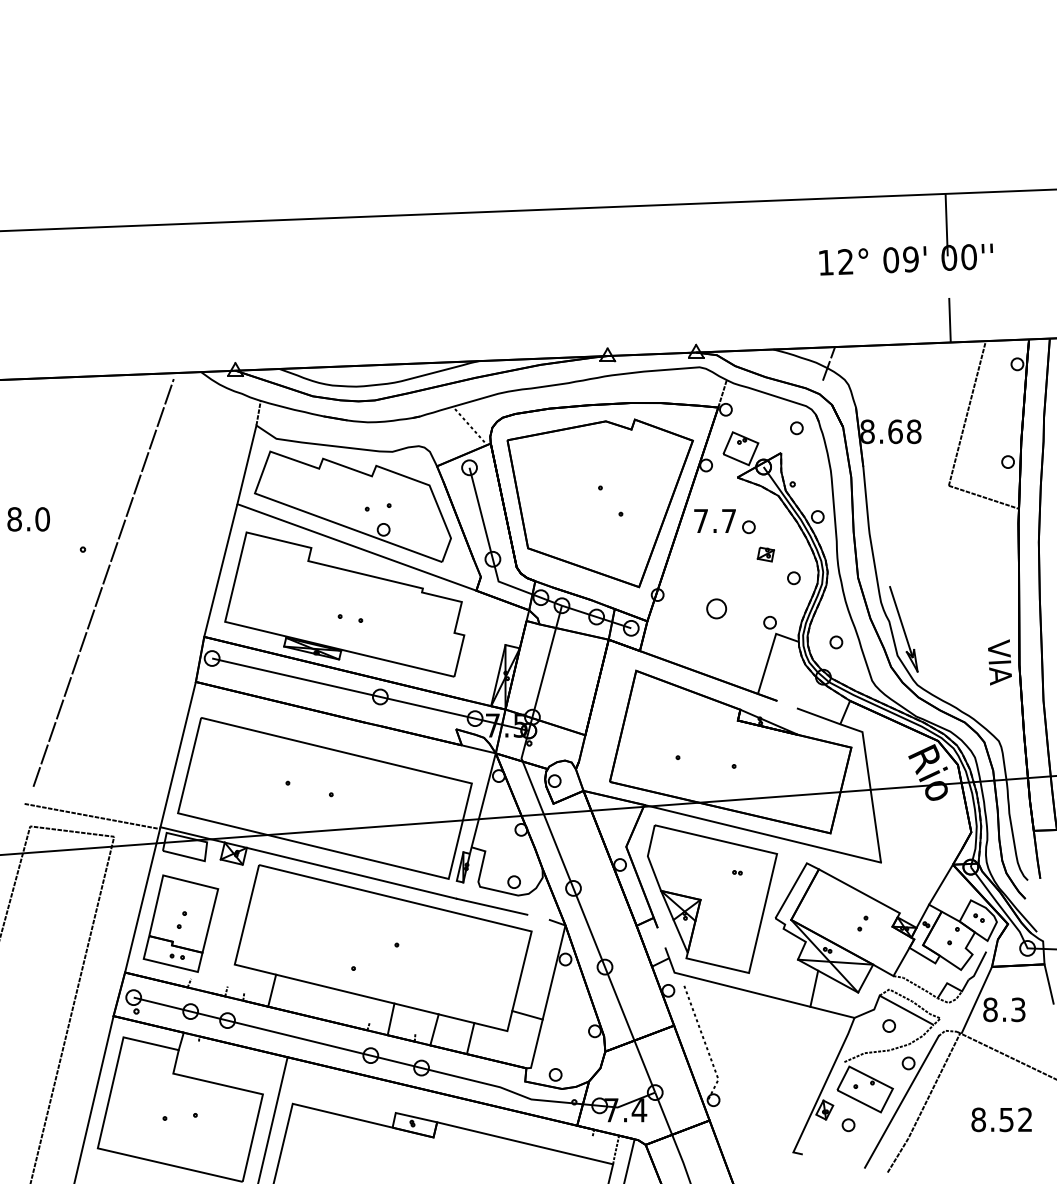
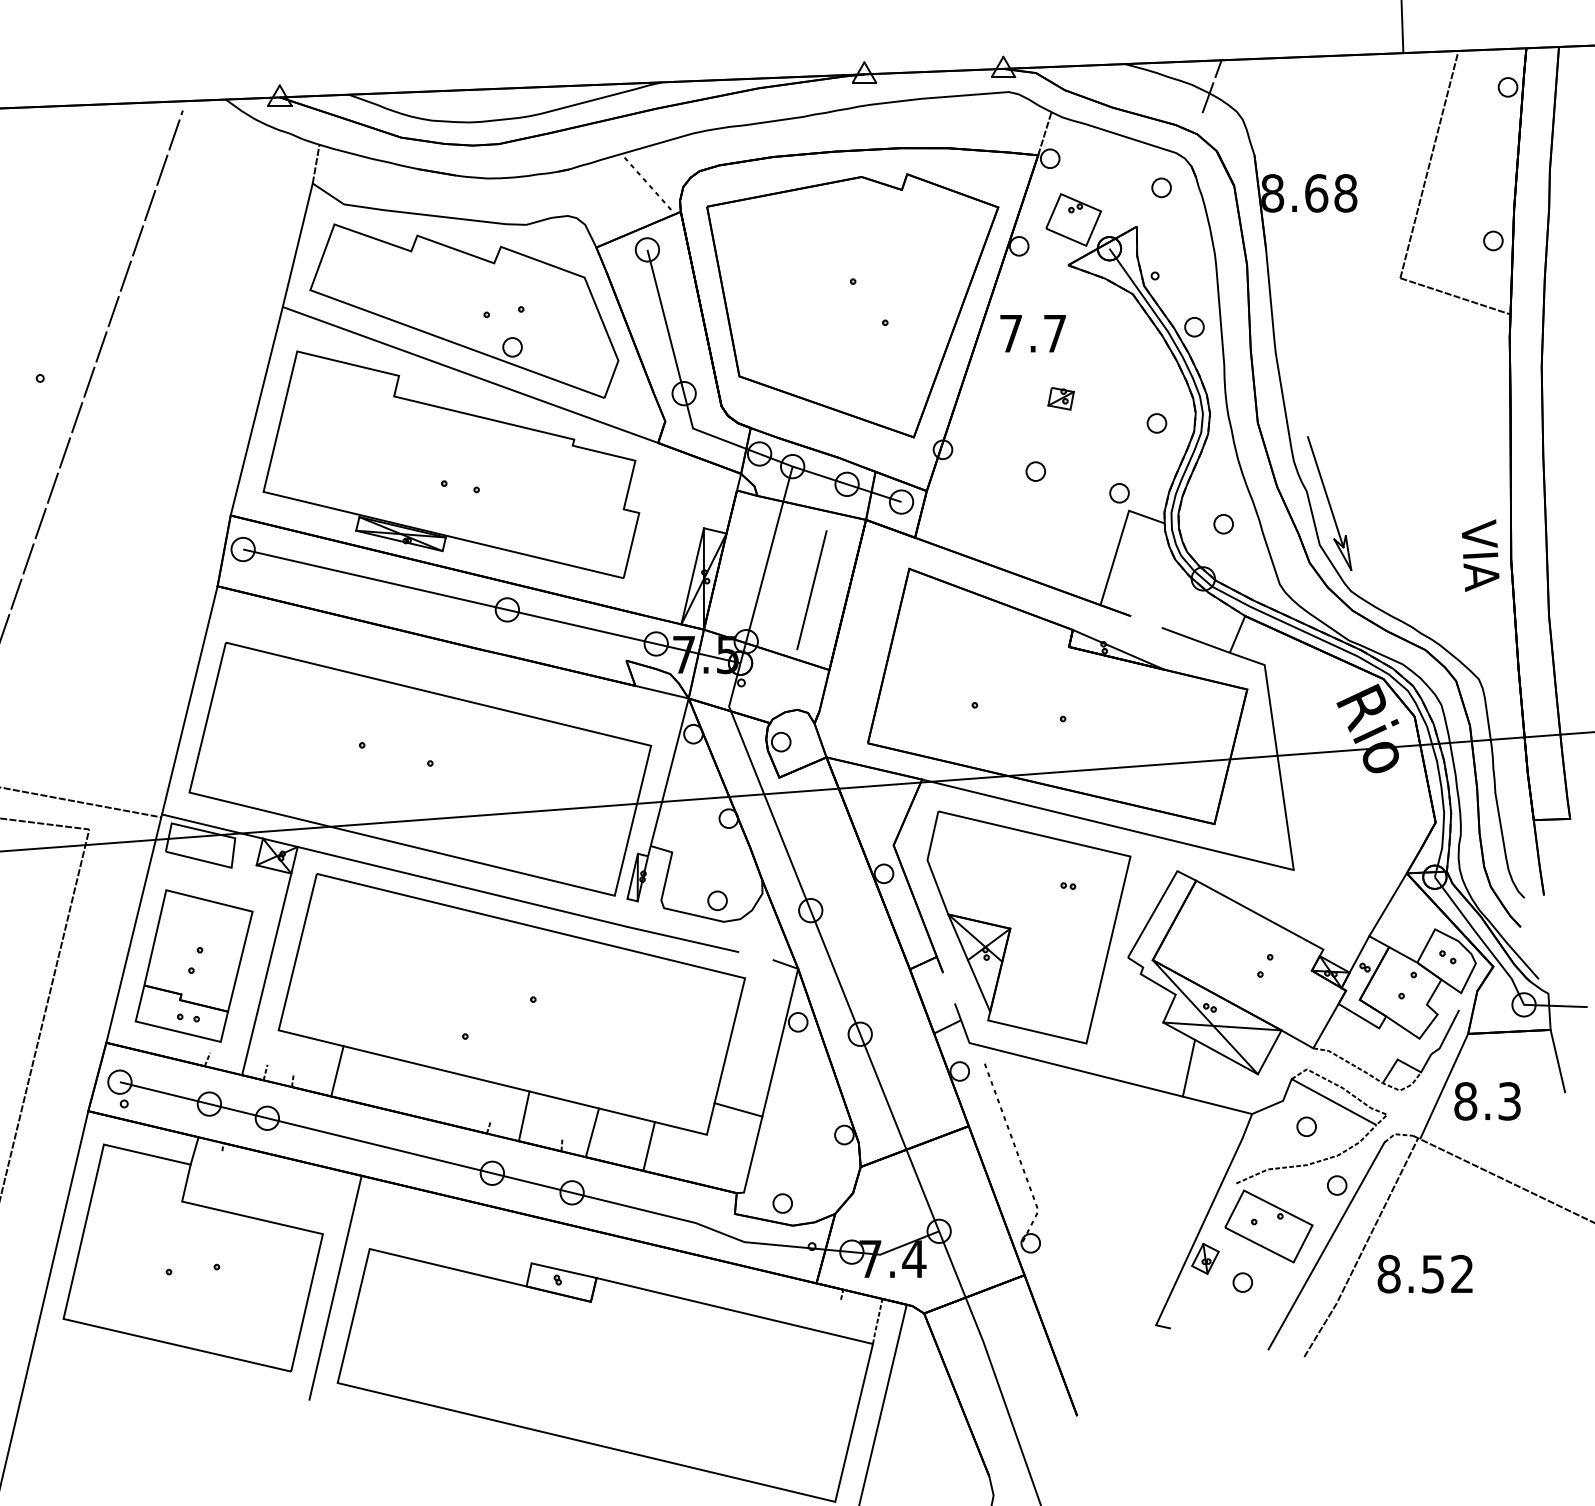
part: (748, 527) -> (1085, 343), removed
part: (765, 554) -> (1060, 398), moved
part: (716, 608) -> (1035, 470), size x0.62
line: (573, 684) -> (810, 590), added
line: (226, 928) -> (265, 973), added
text: (1001, 1119) -> (1424, 1273), moved

